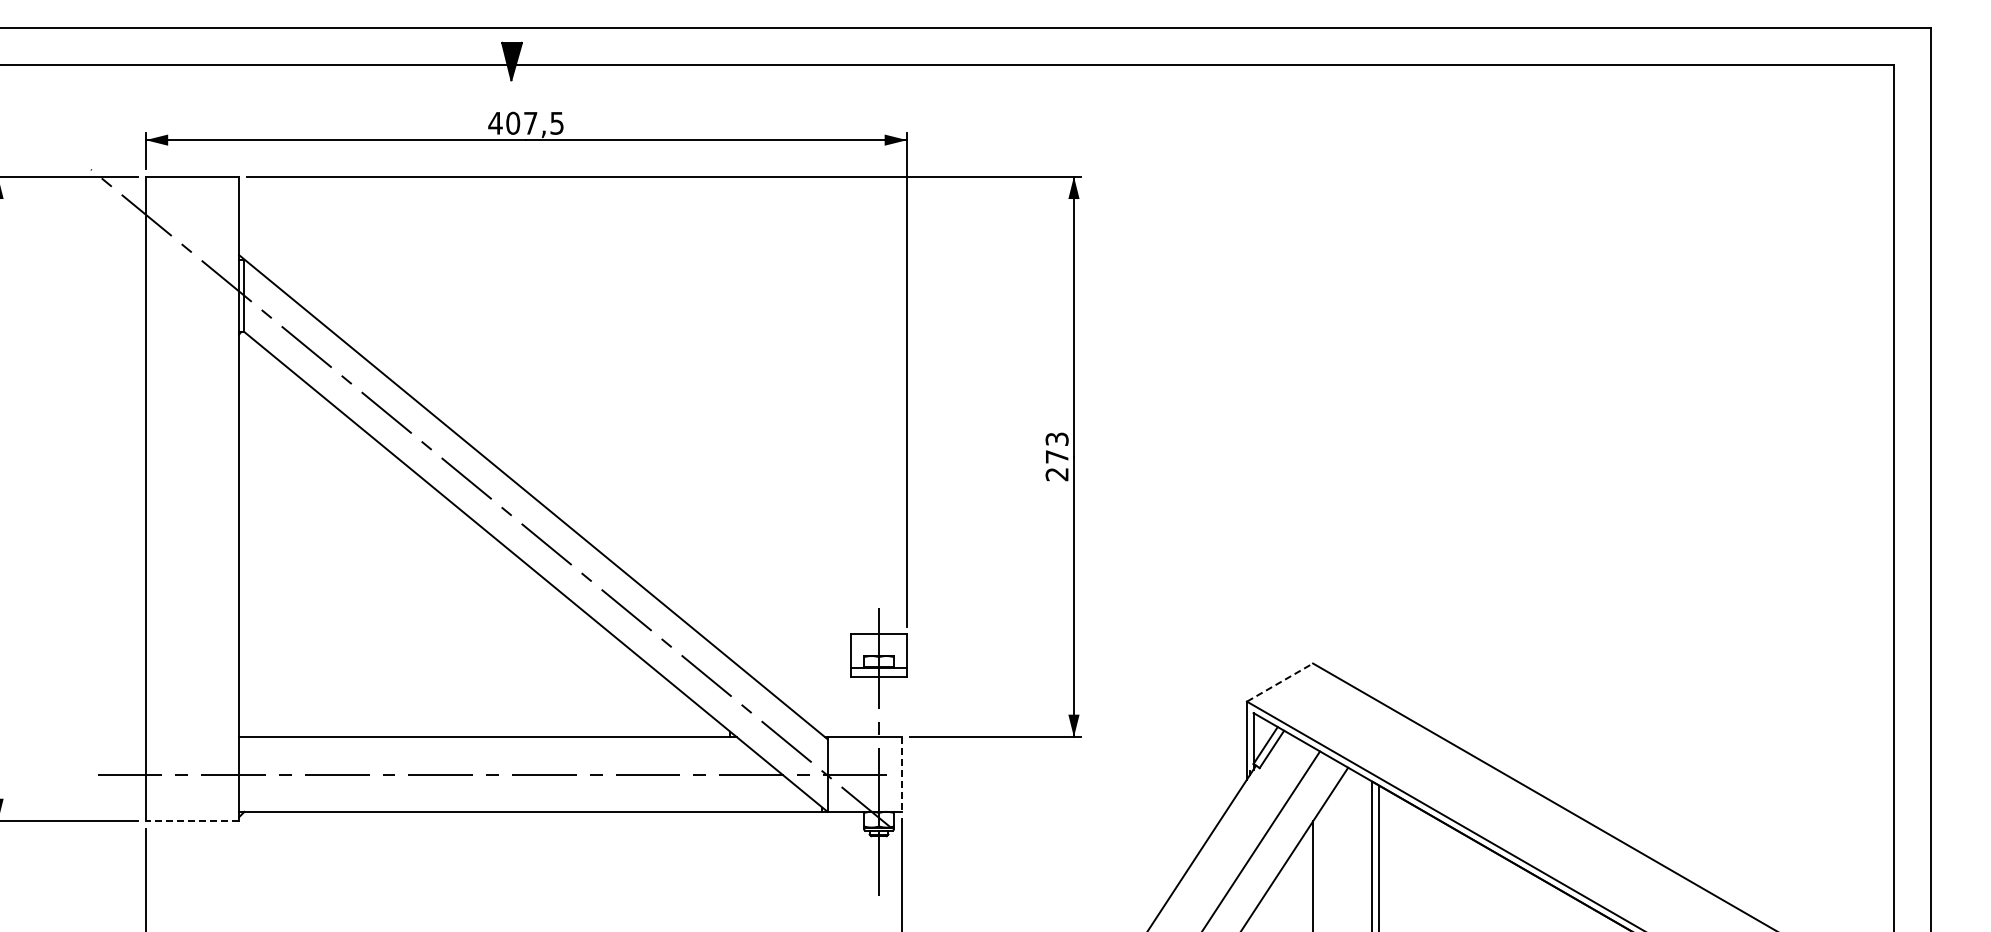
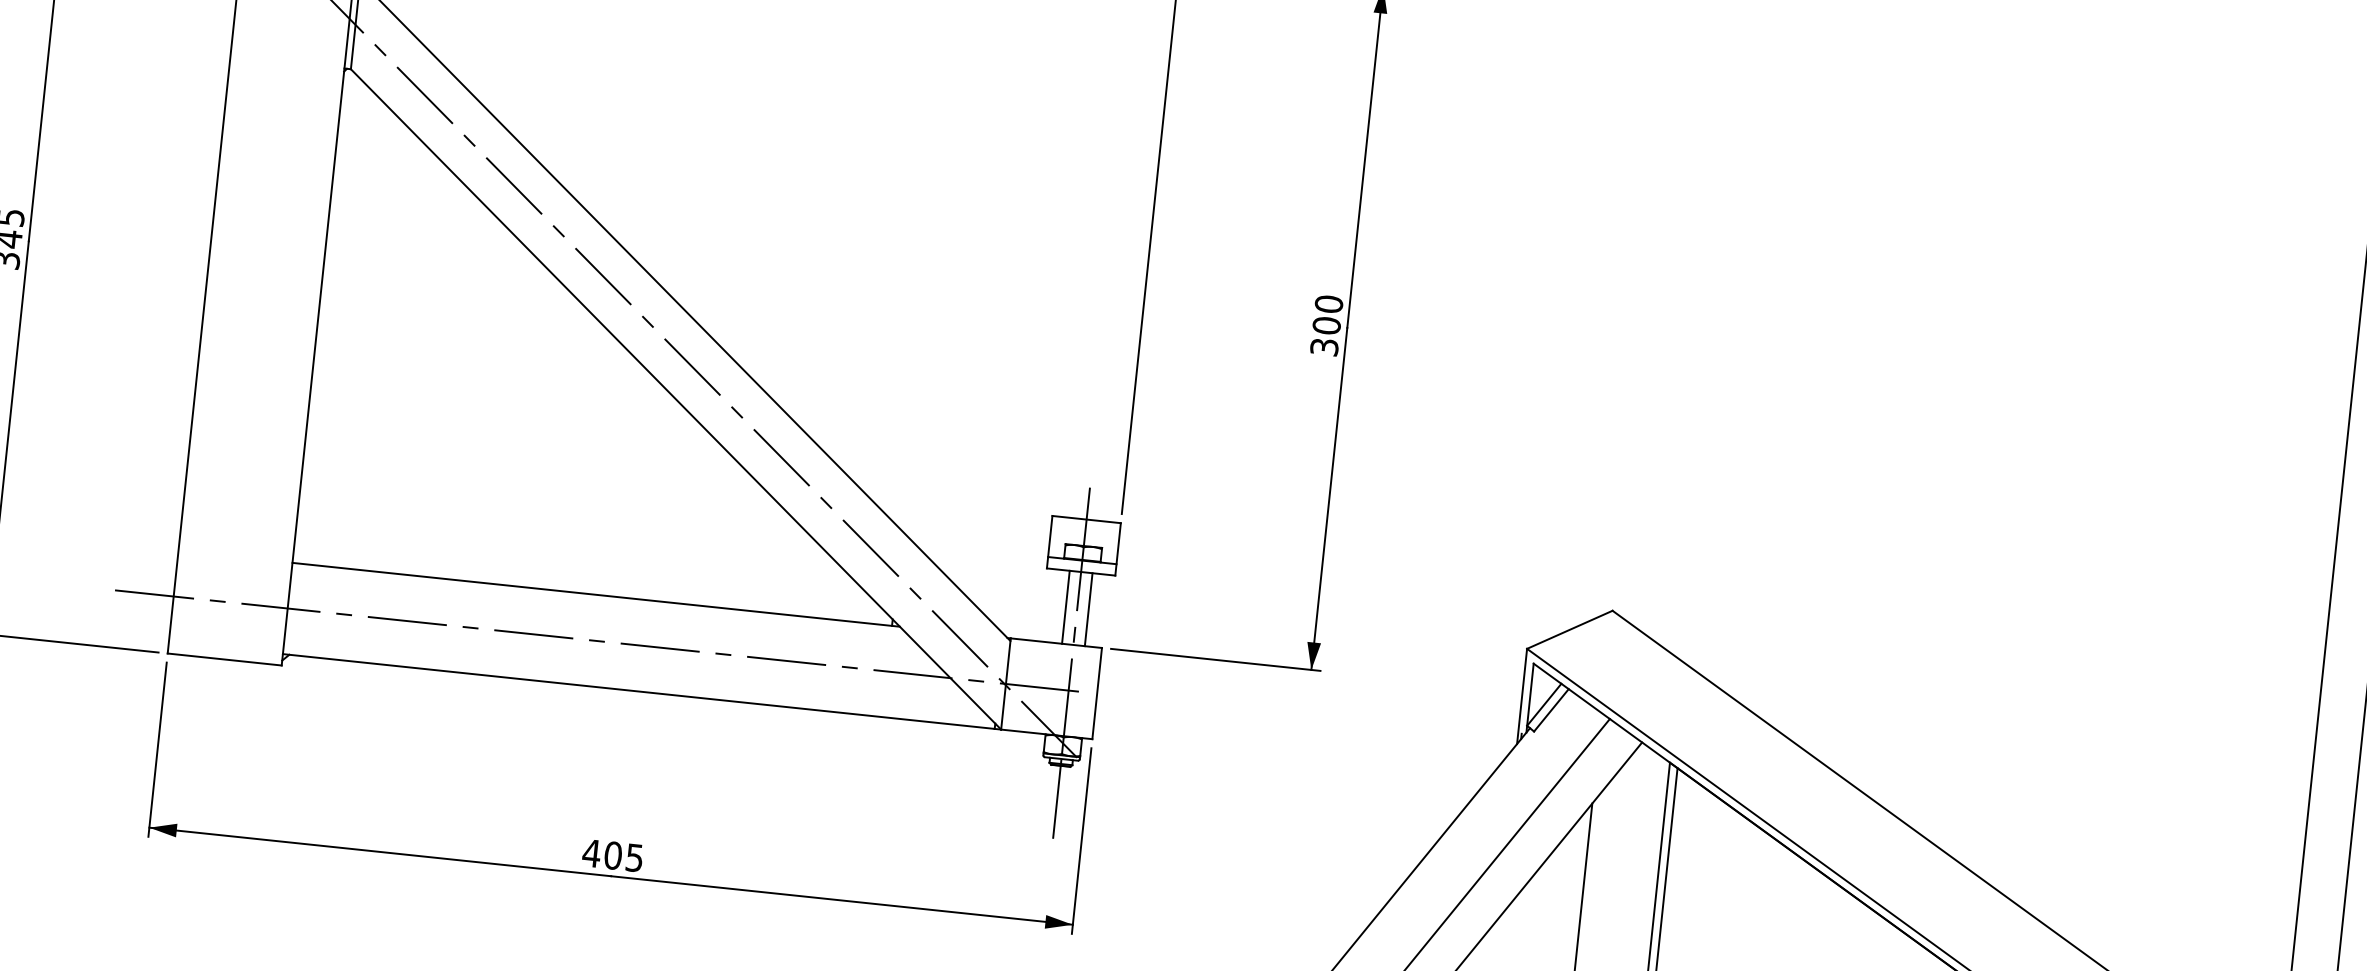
text: (1056, 456) -> (1326, 325), 273 -> 300
line: (1280, 682) -> (1570, 629), dashed -> solid
line: (869, 707) -> (1065, 607), added
line: (888, 707) -> (1088, 610), added
line: (902, 775) -> (1097, 694), dashed -> solid
line: (192, 821) -> (224, 659), dashed -> solid

